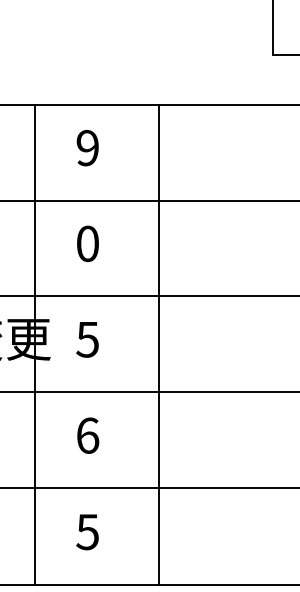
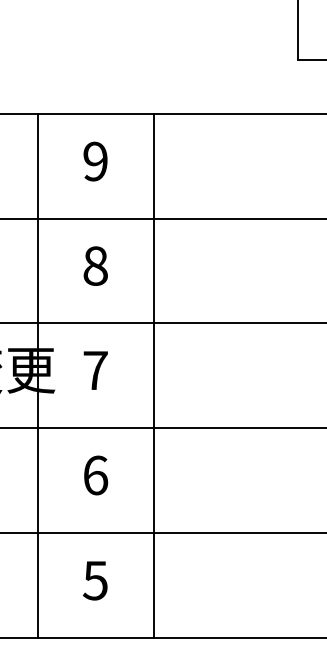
text: (87, 243) -> (95, 265), 0 -> 8
text: (87, 339) -> (95, 370), 5 -> 7
line: (159, 344) -> (154, 375), moved

